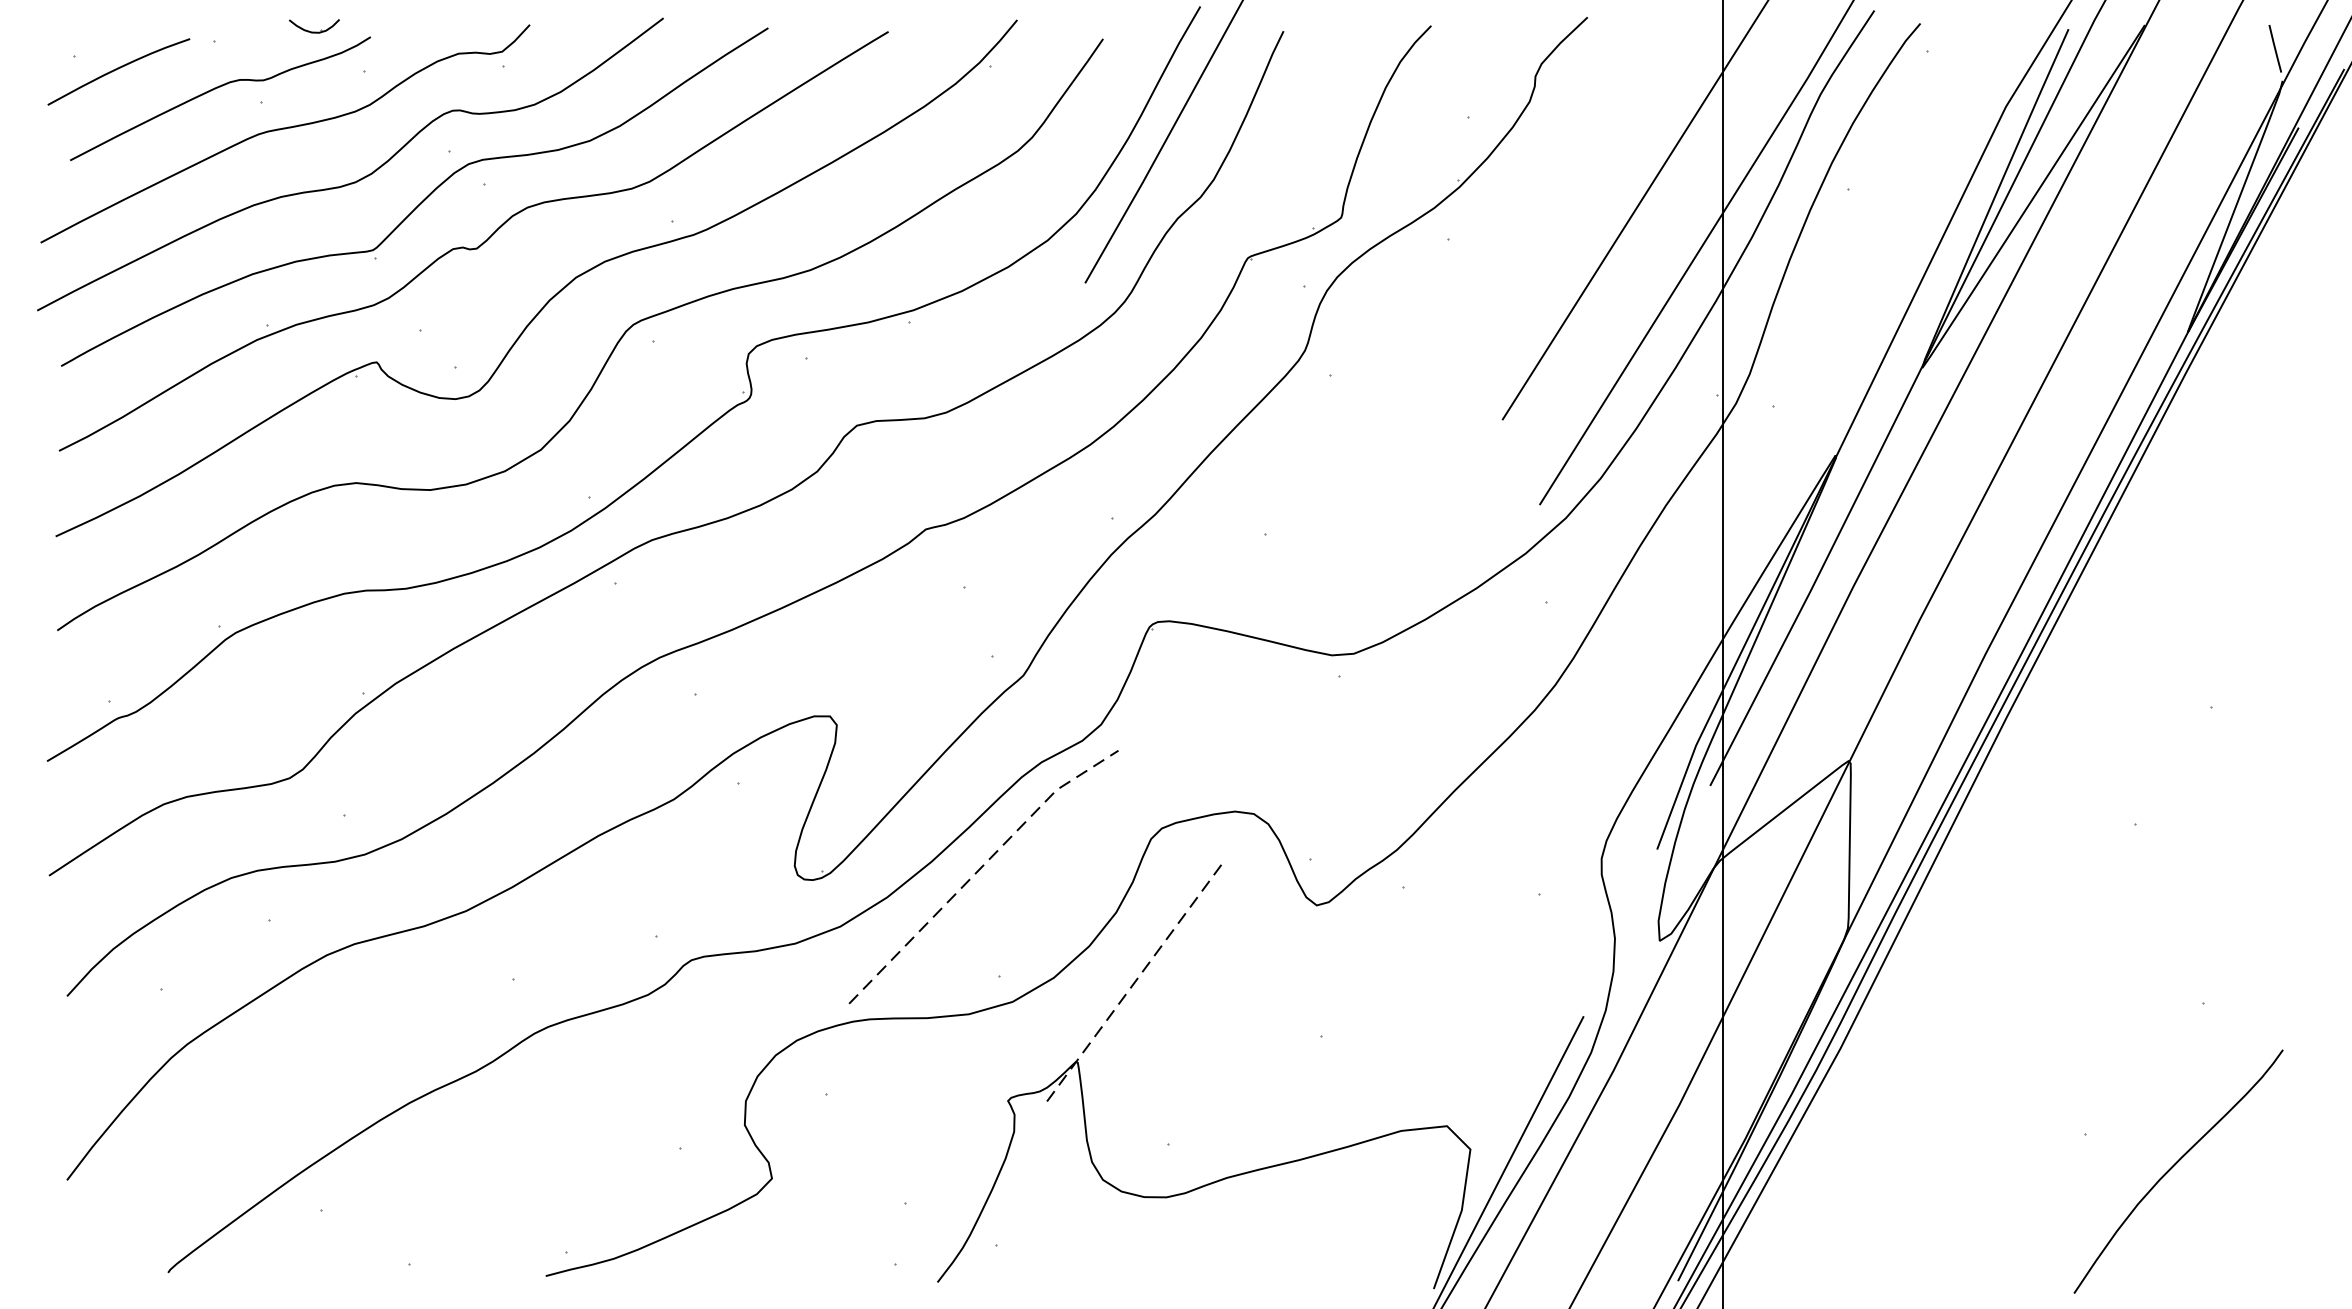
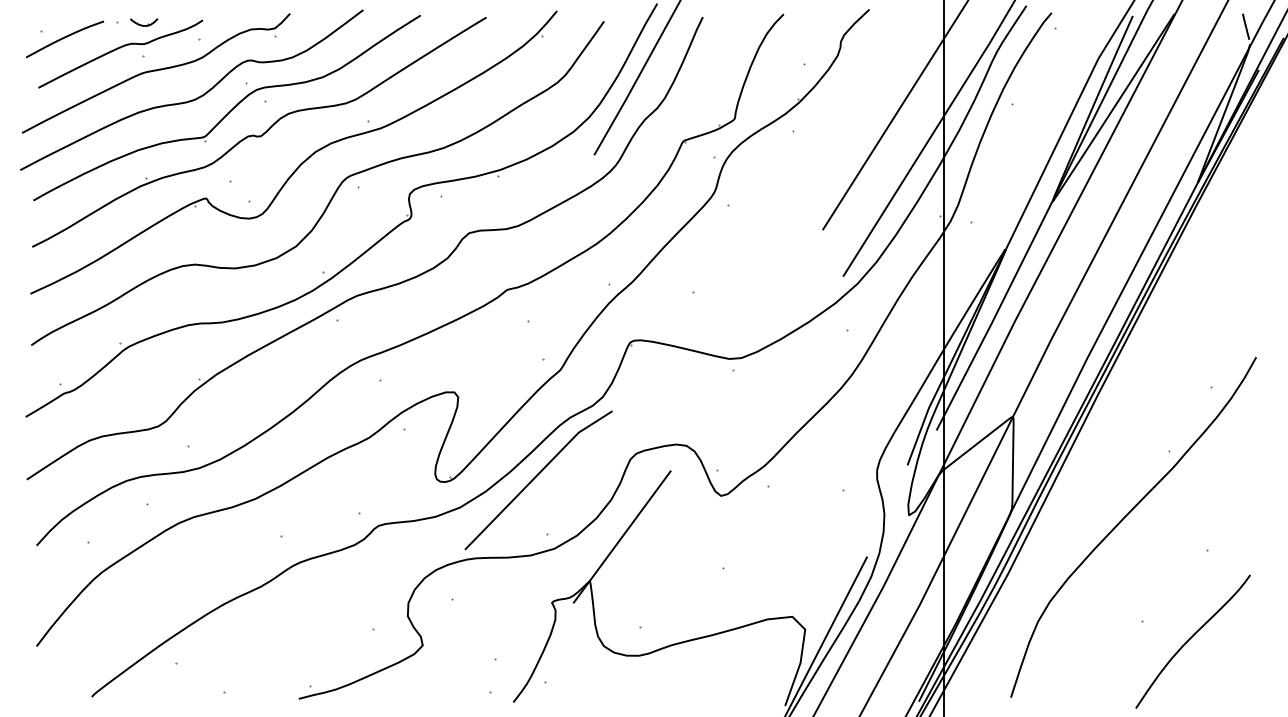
part: (315, 26) -> (144, 22), moved
line: (979, 869) -> (536, 476), dashed -> solid
curve: (2053, 948) -> (1124, 519), added
line: (1136, 979) -> (622, 536), dashed -> solid

